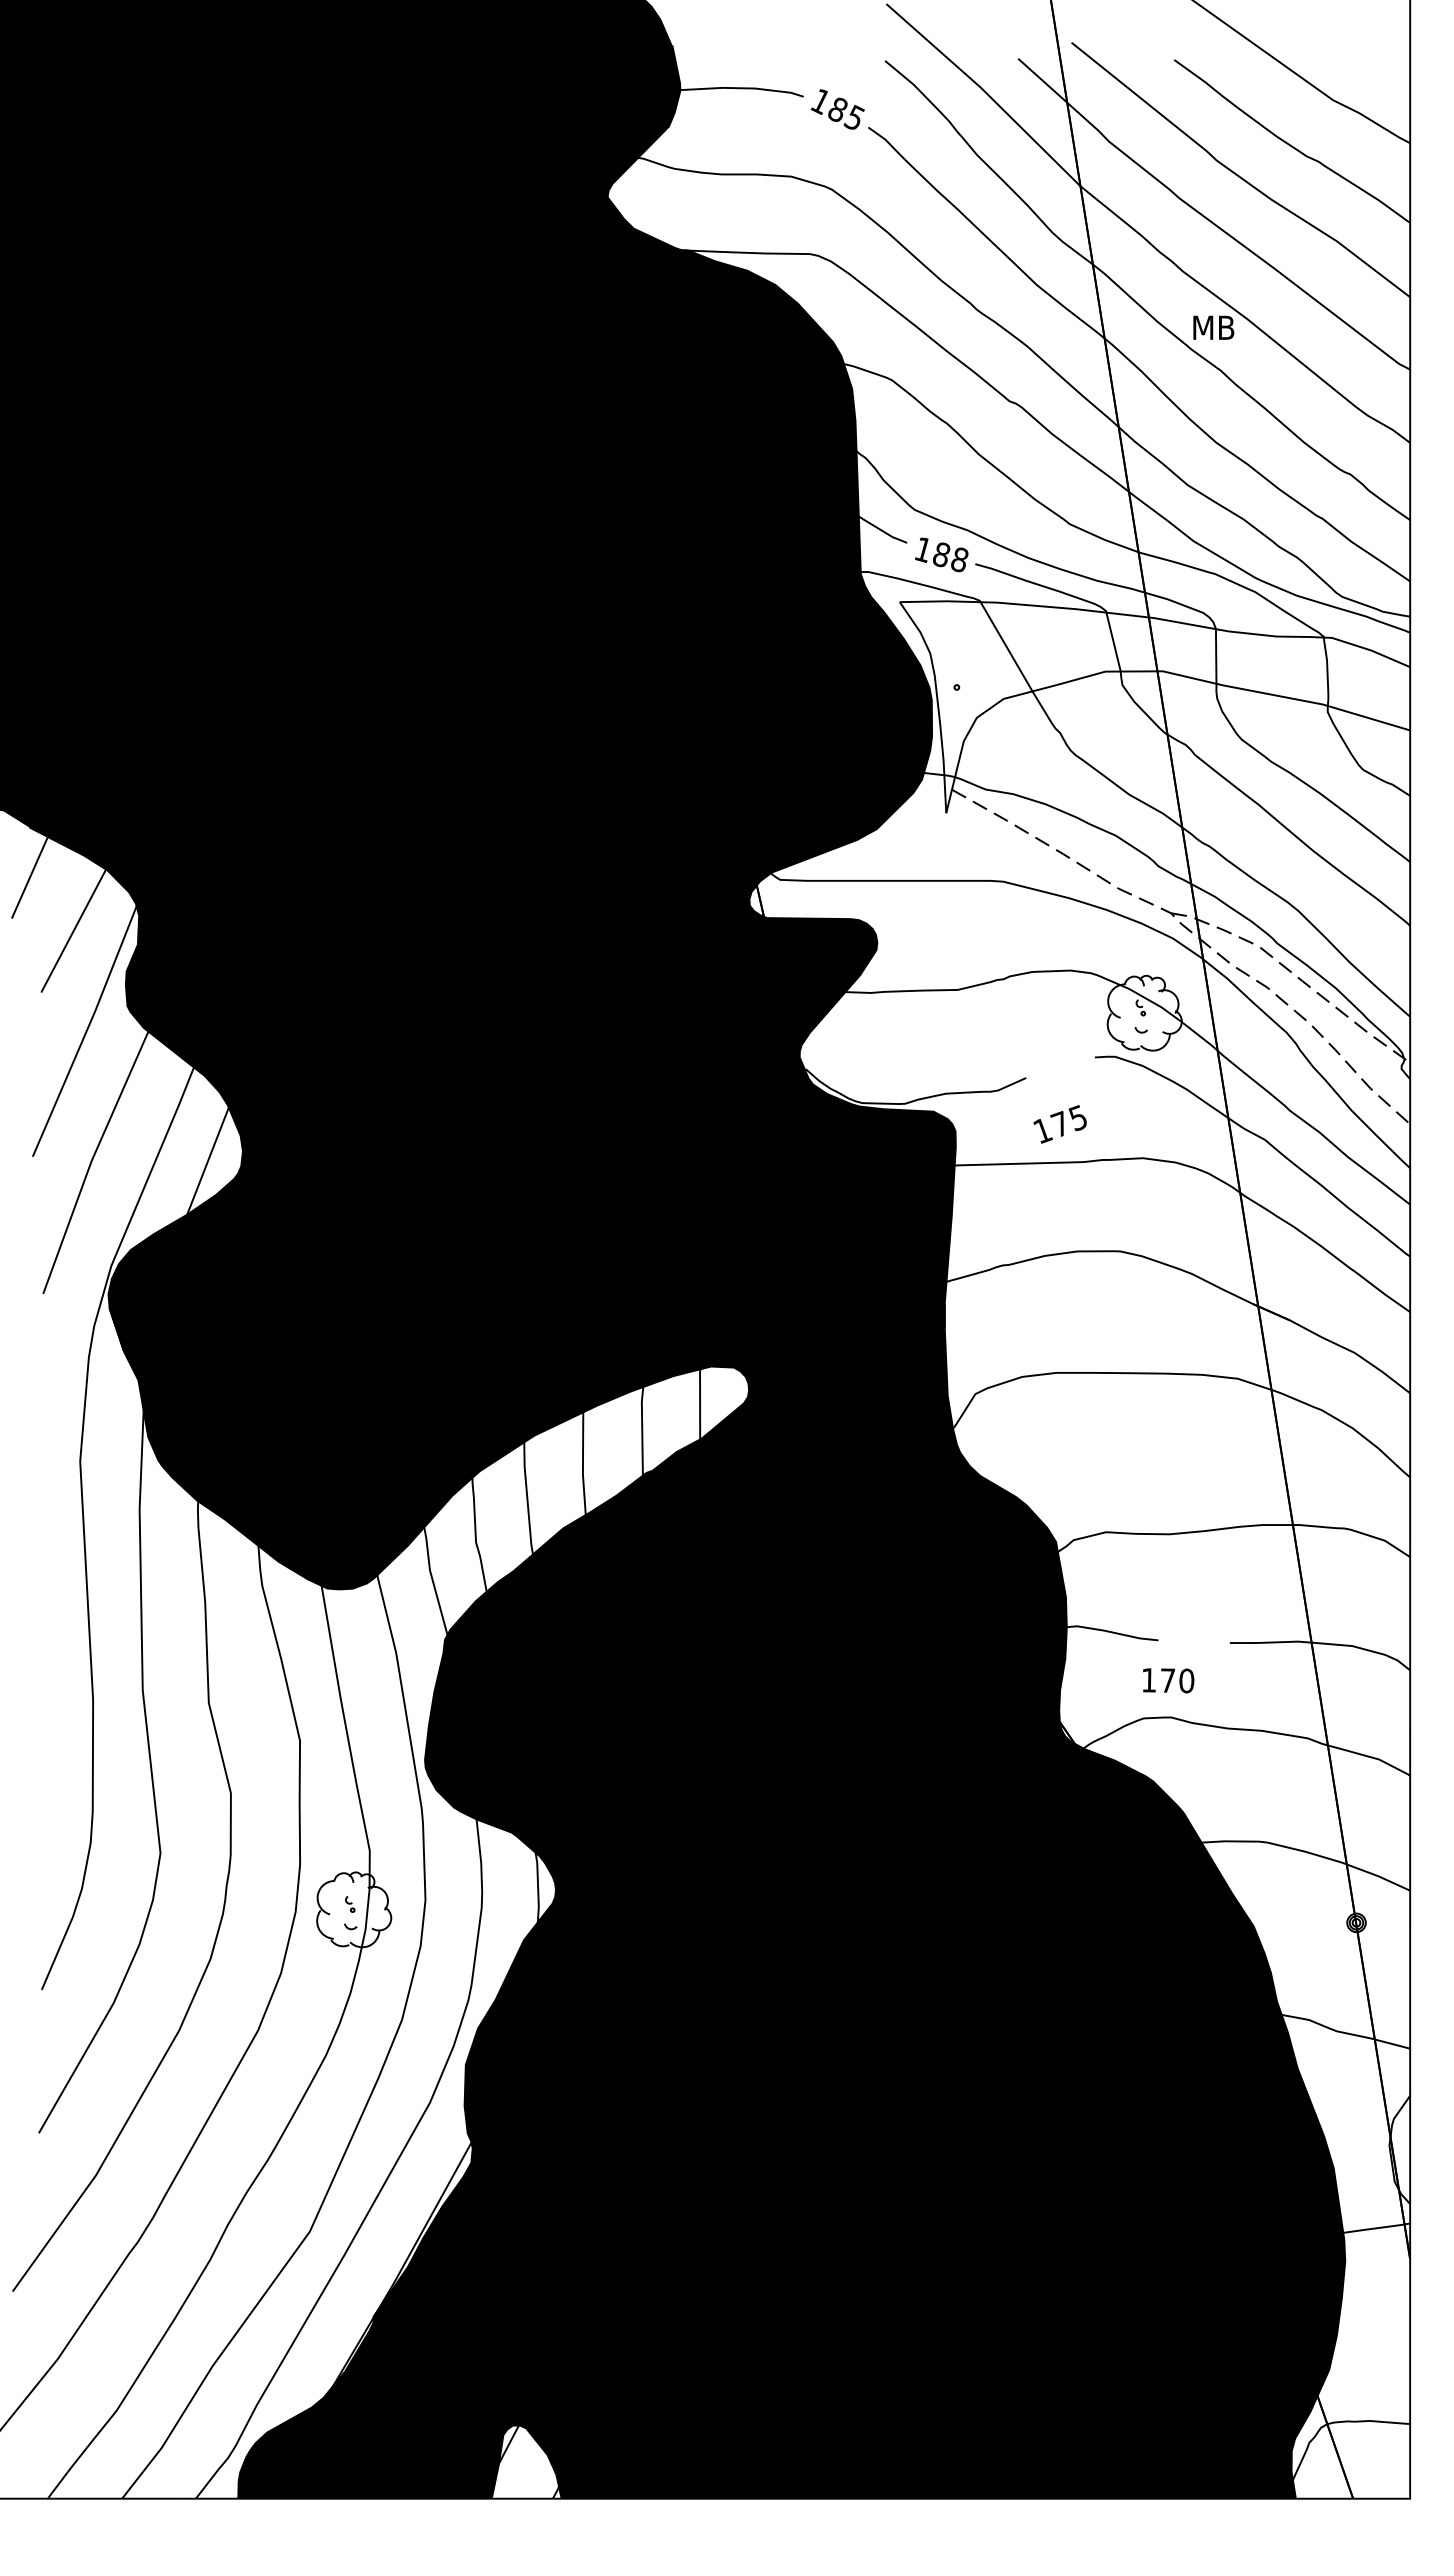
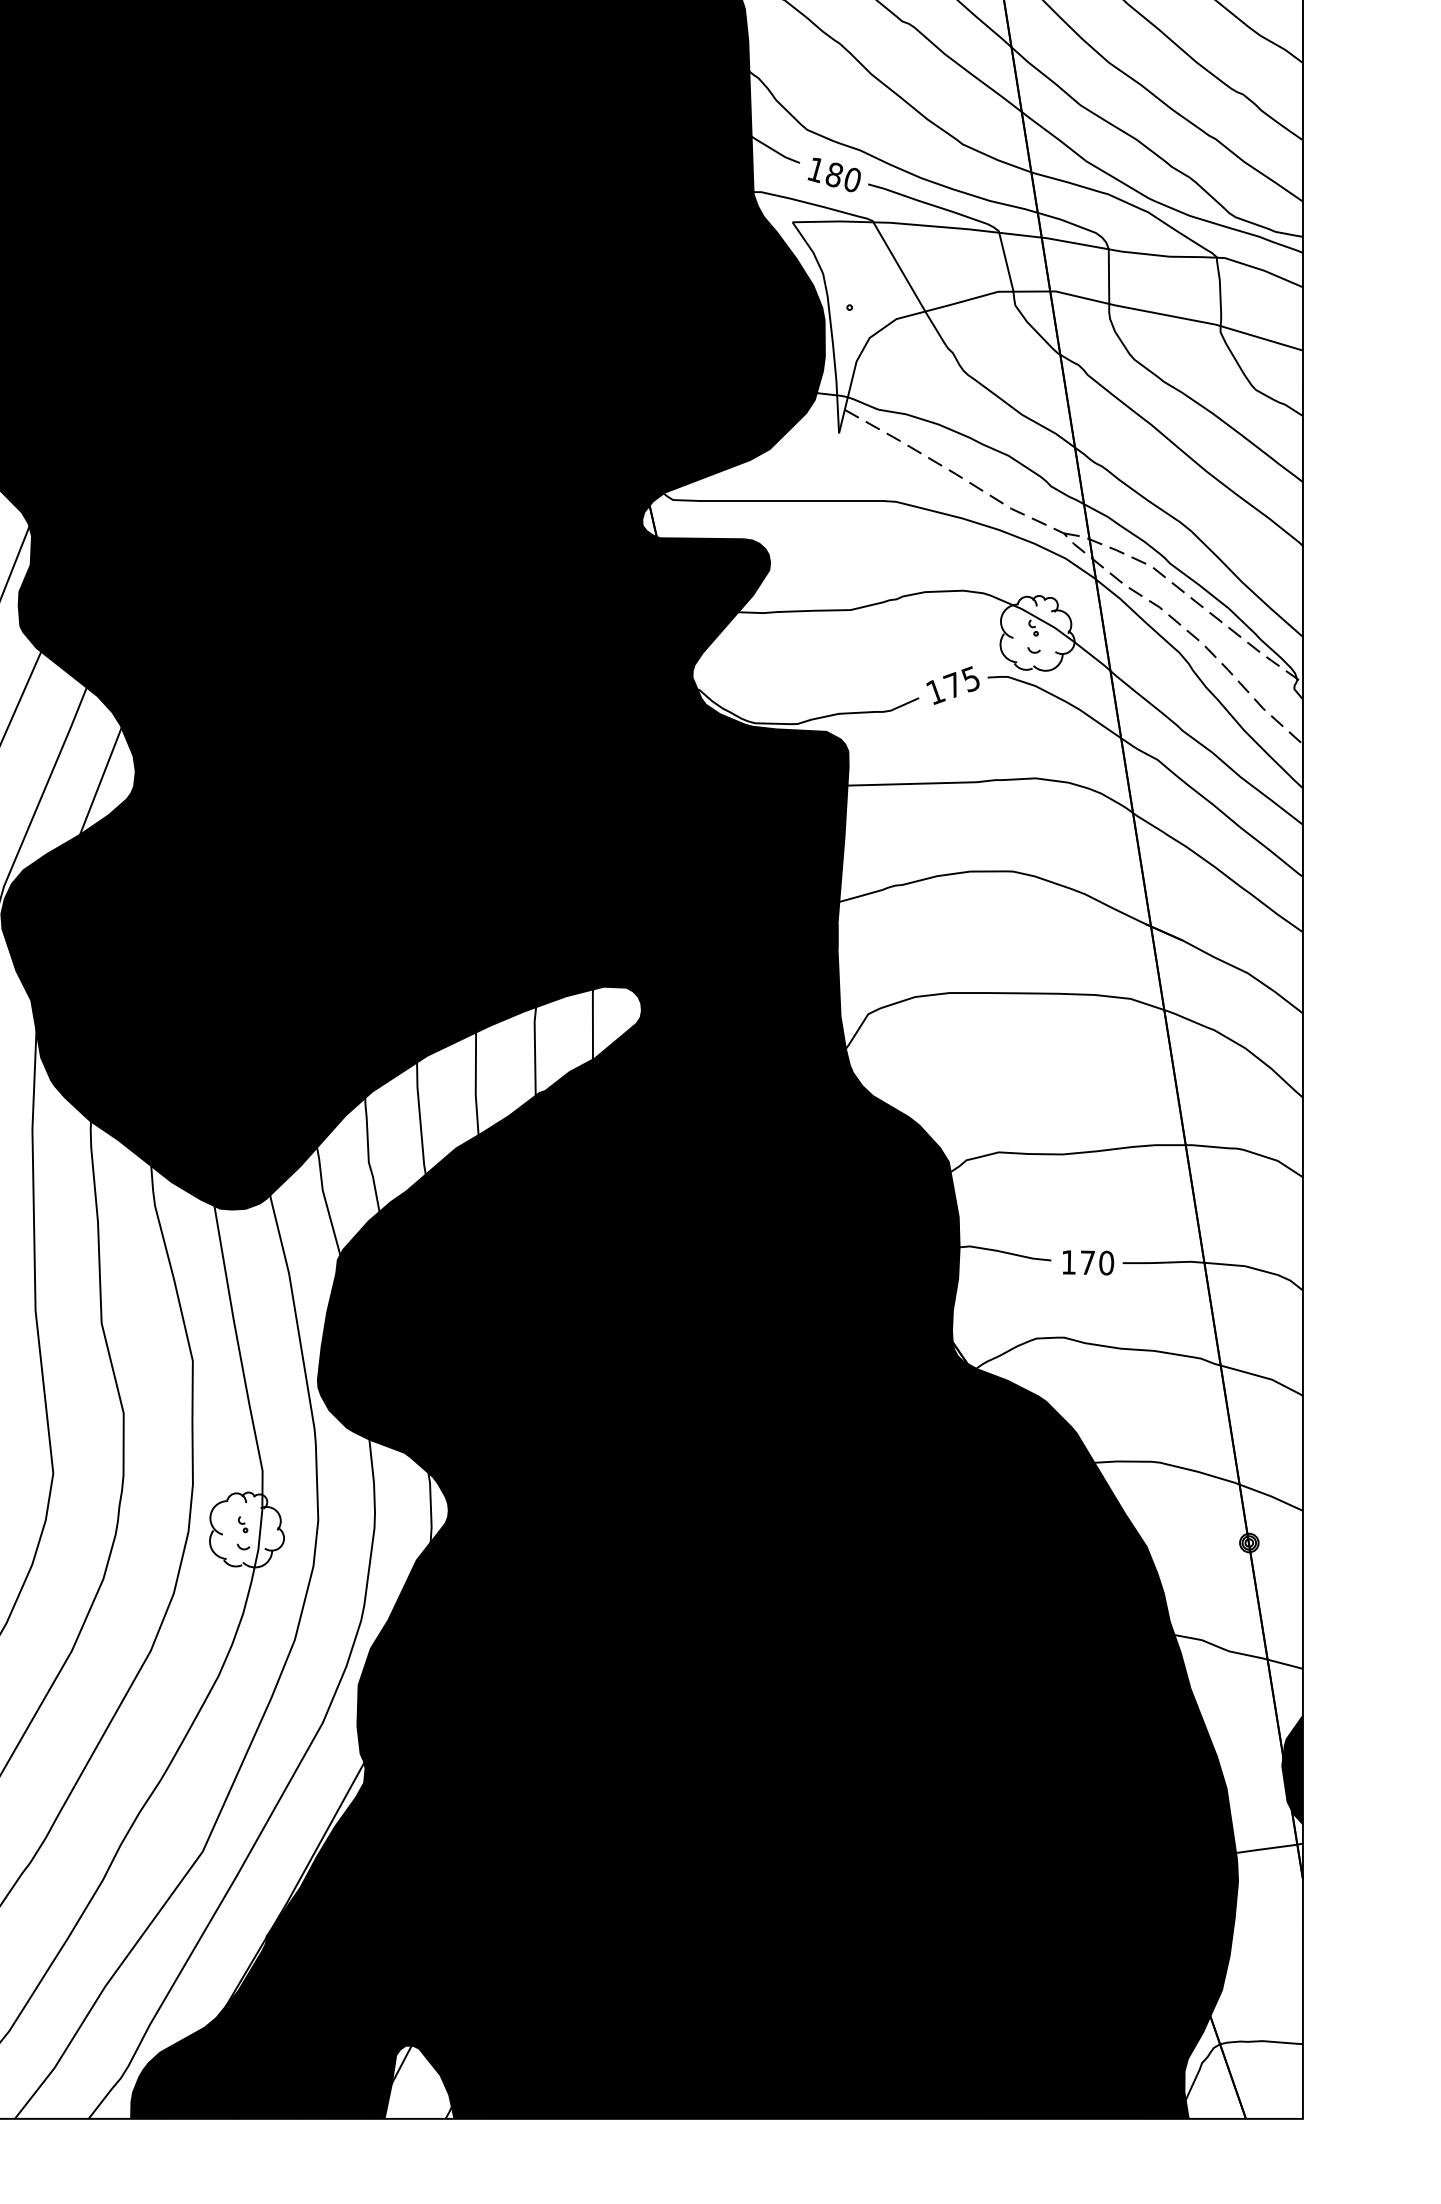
text: (959, 559) -> (852, 179), 188 -> 180
text: (1059, 1124) -> (952, 685), moved
text: (1168, 1680) -> (1088, 1262), moved
fill: (1399, 2149) -> (1292, 1769), added

